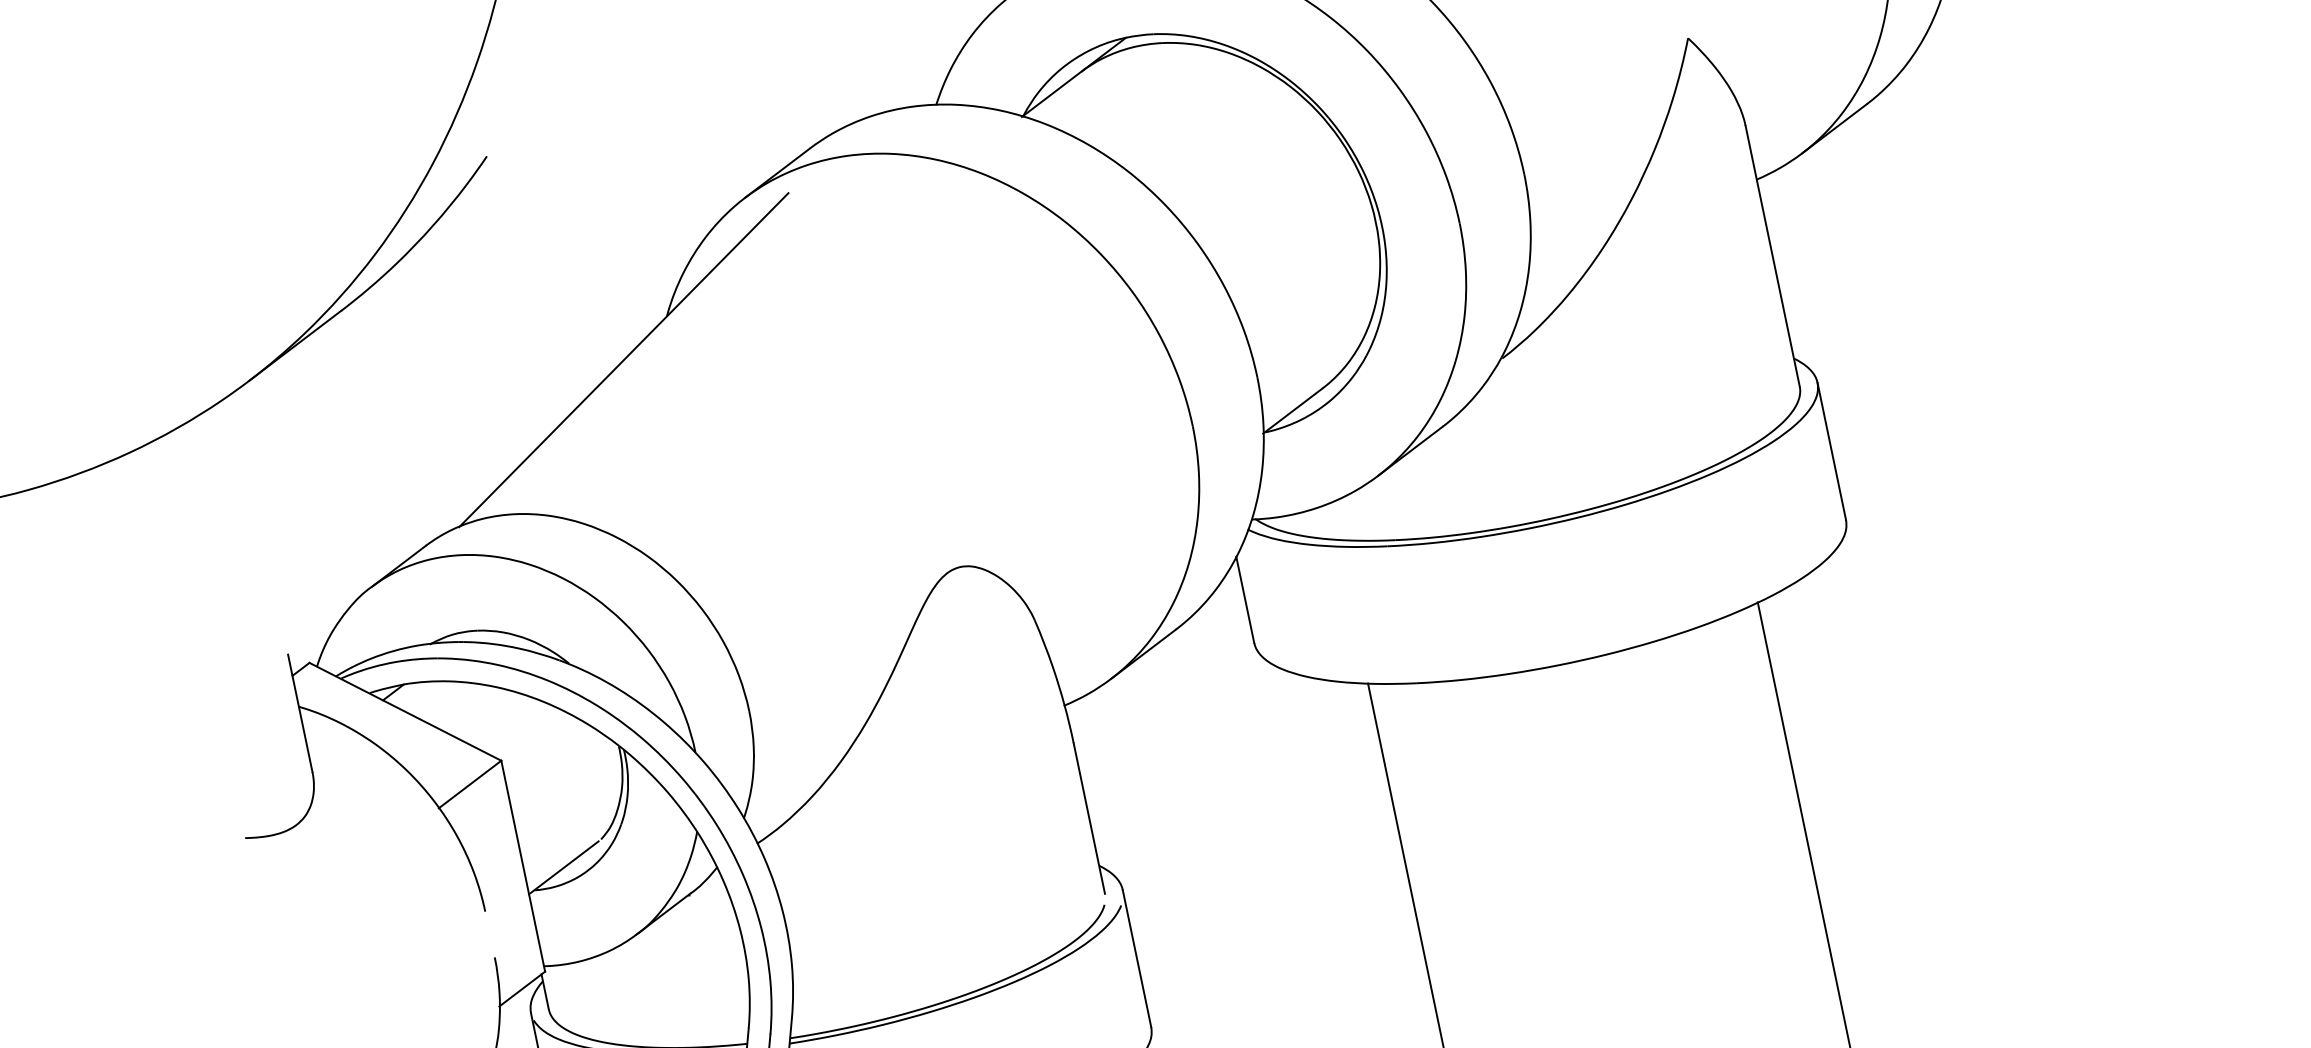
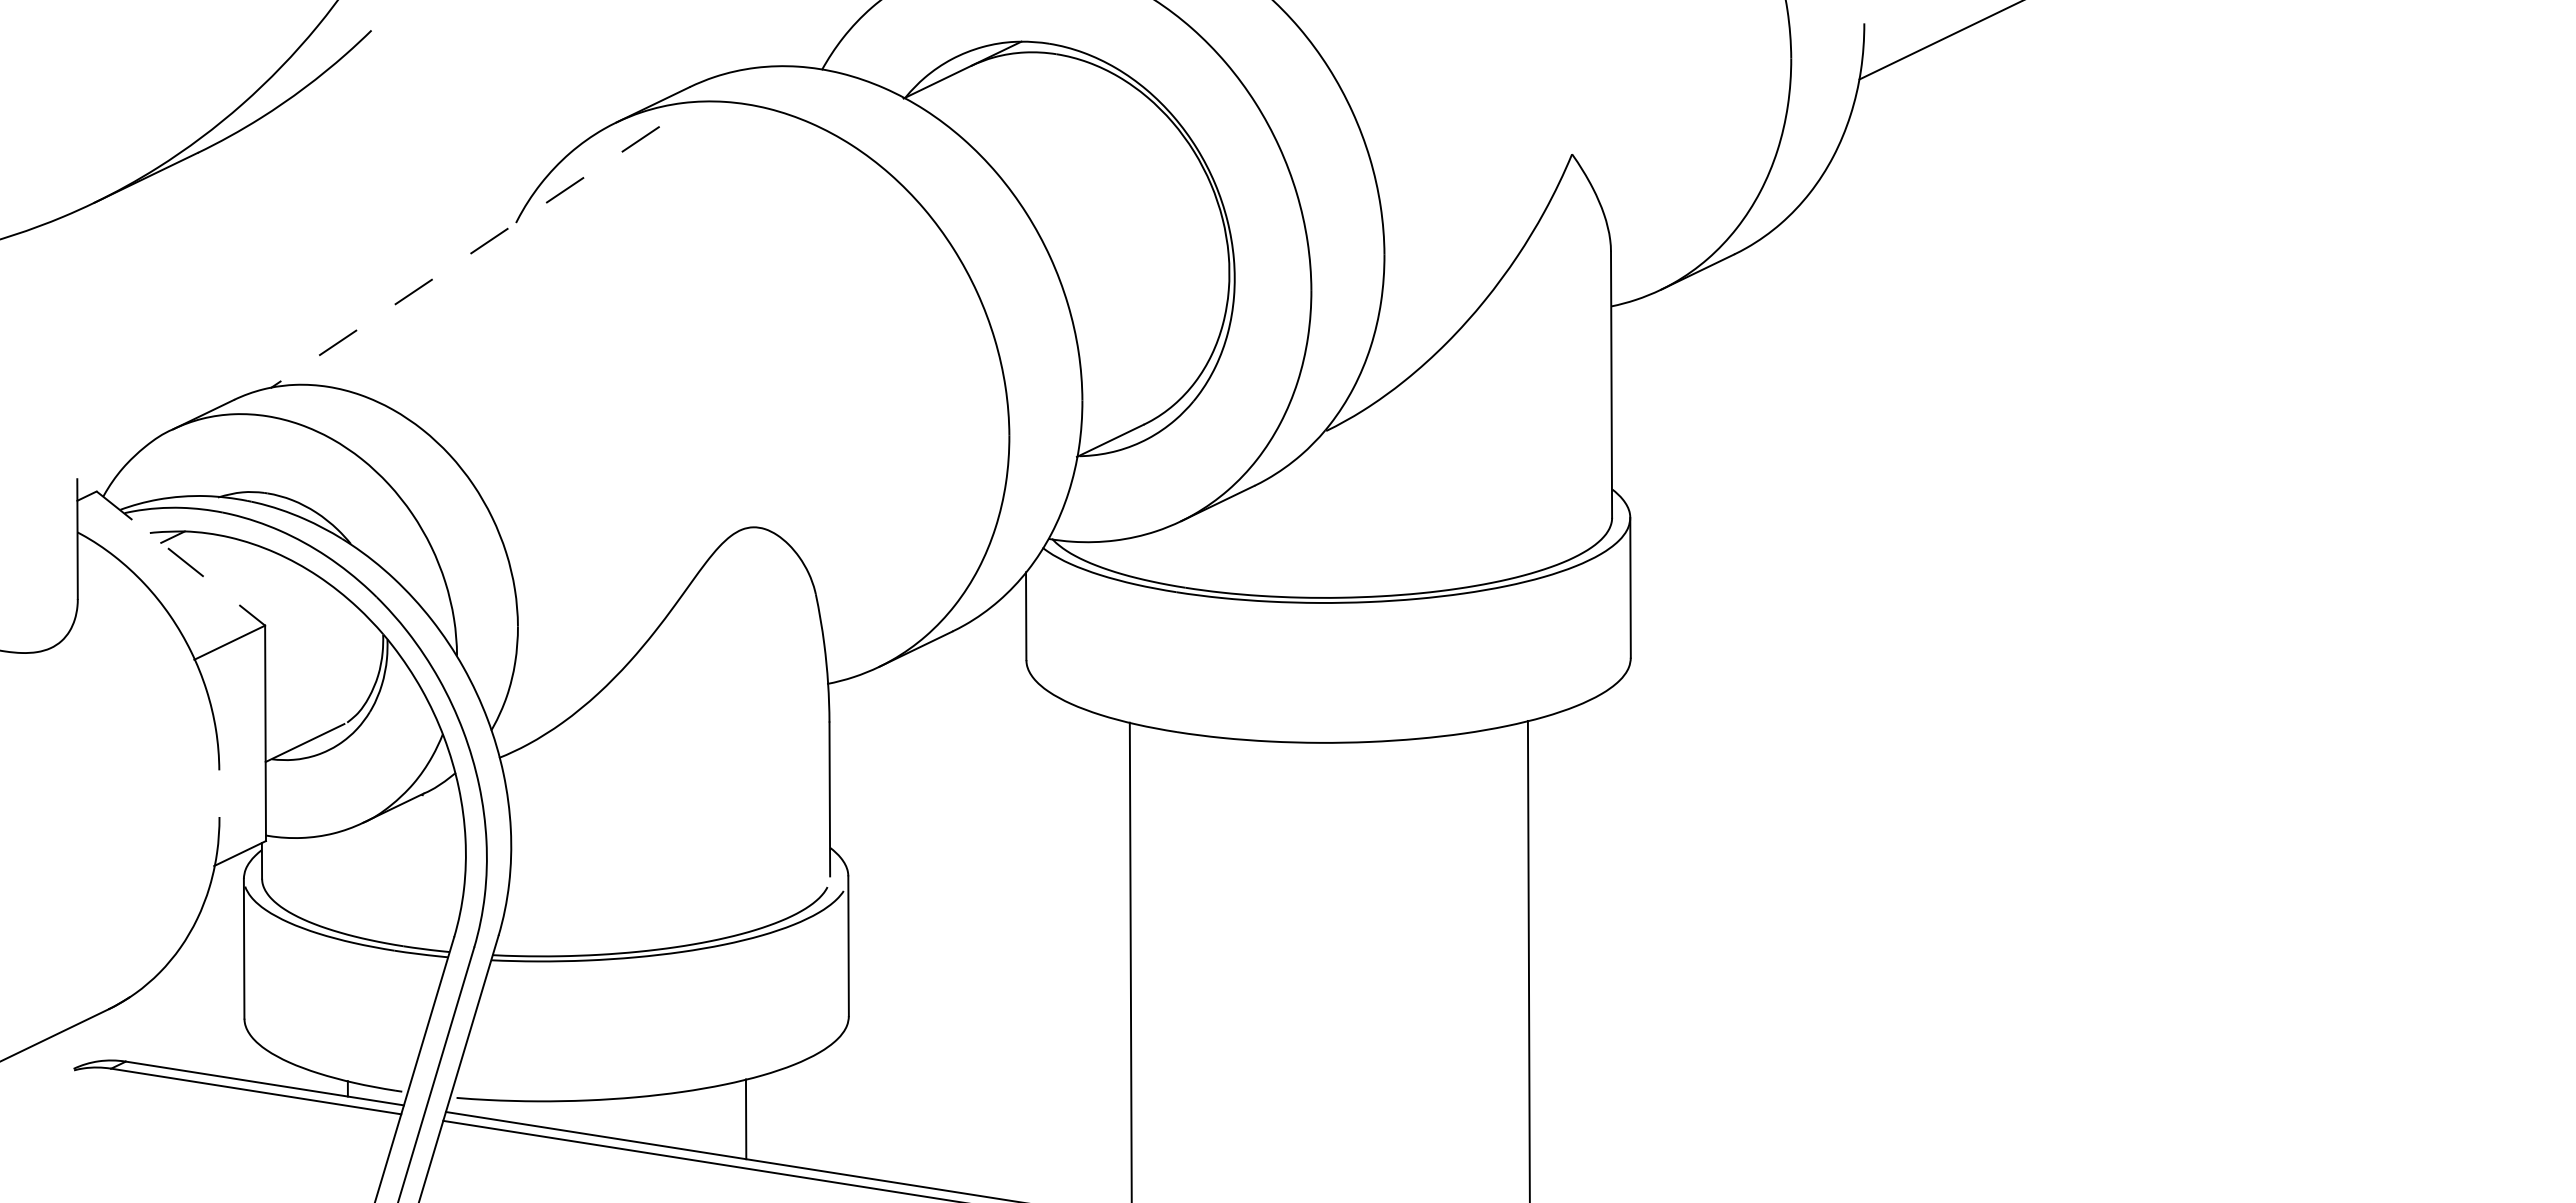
line: (624, 360) -> (465, 257), solid -> dashed
line: (405, 711) -> (180, 558), solid -> dashed

